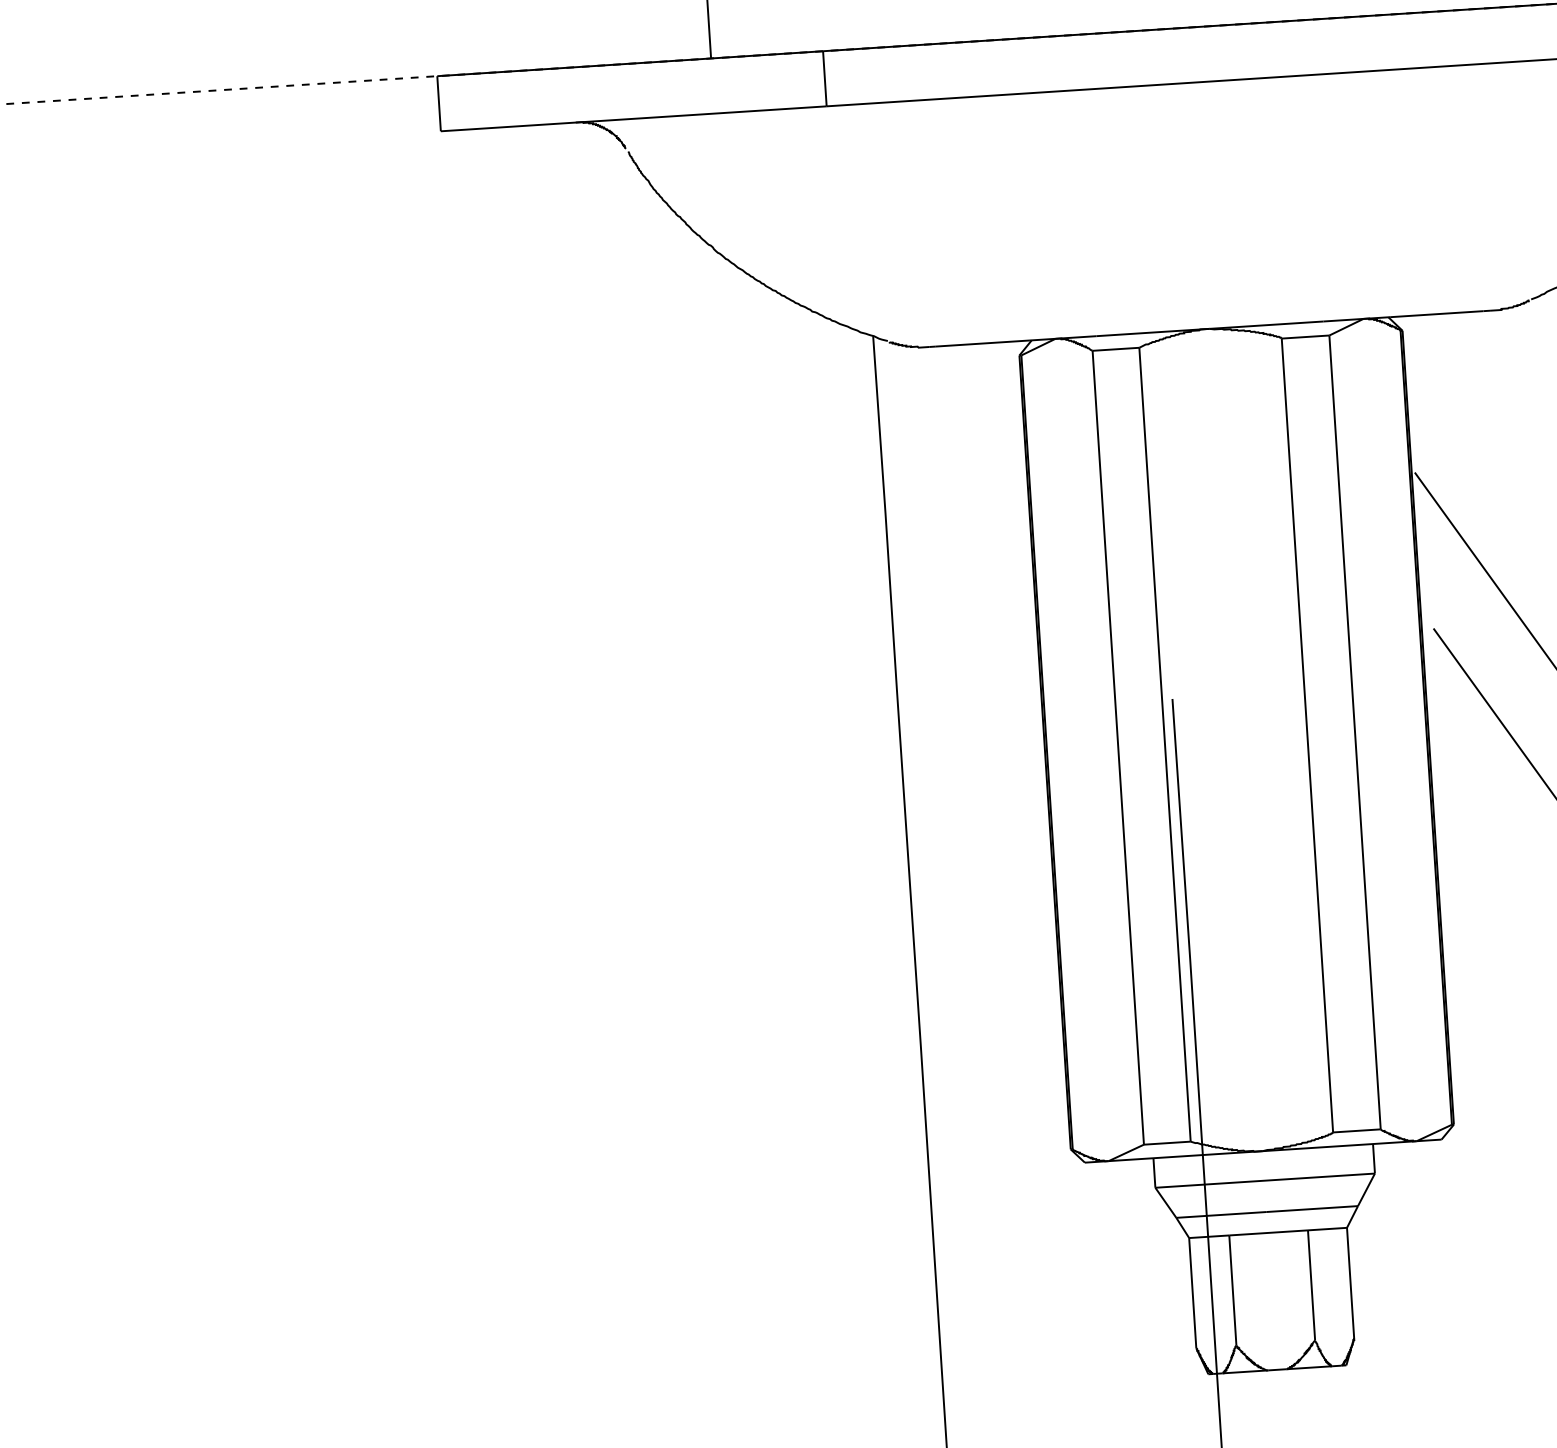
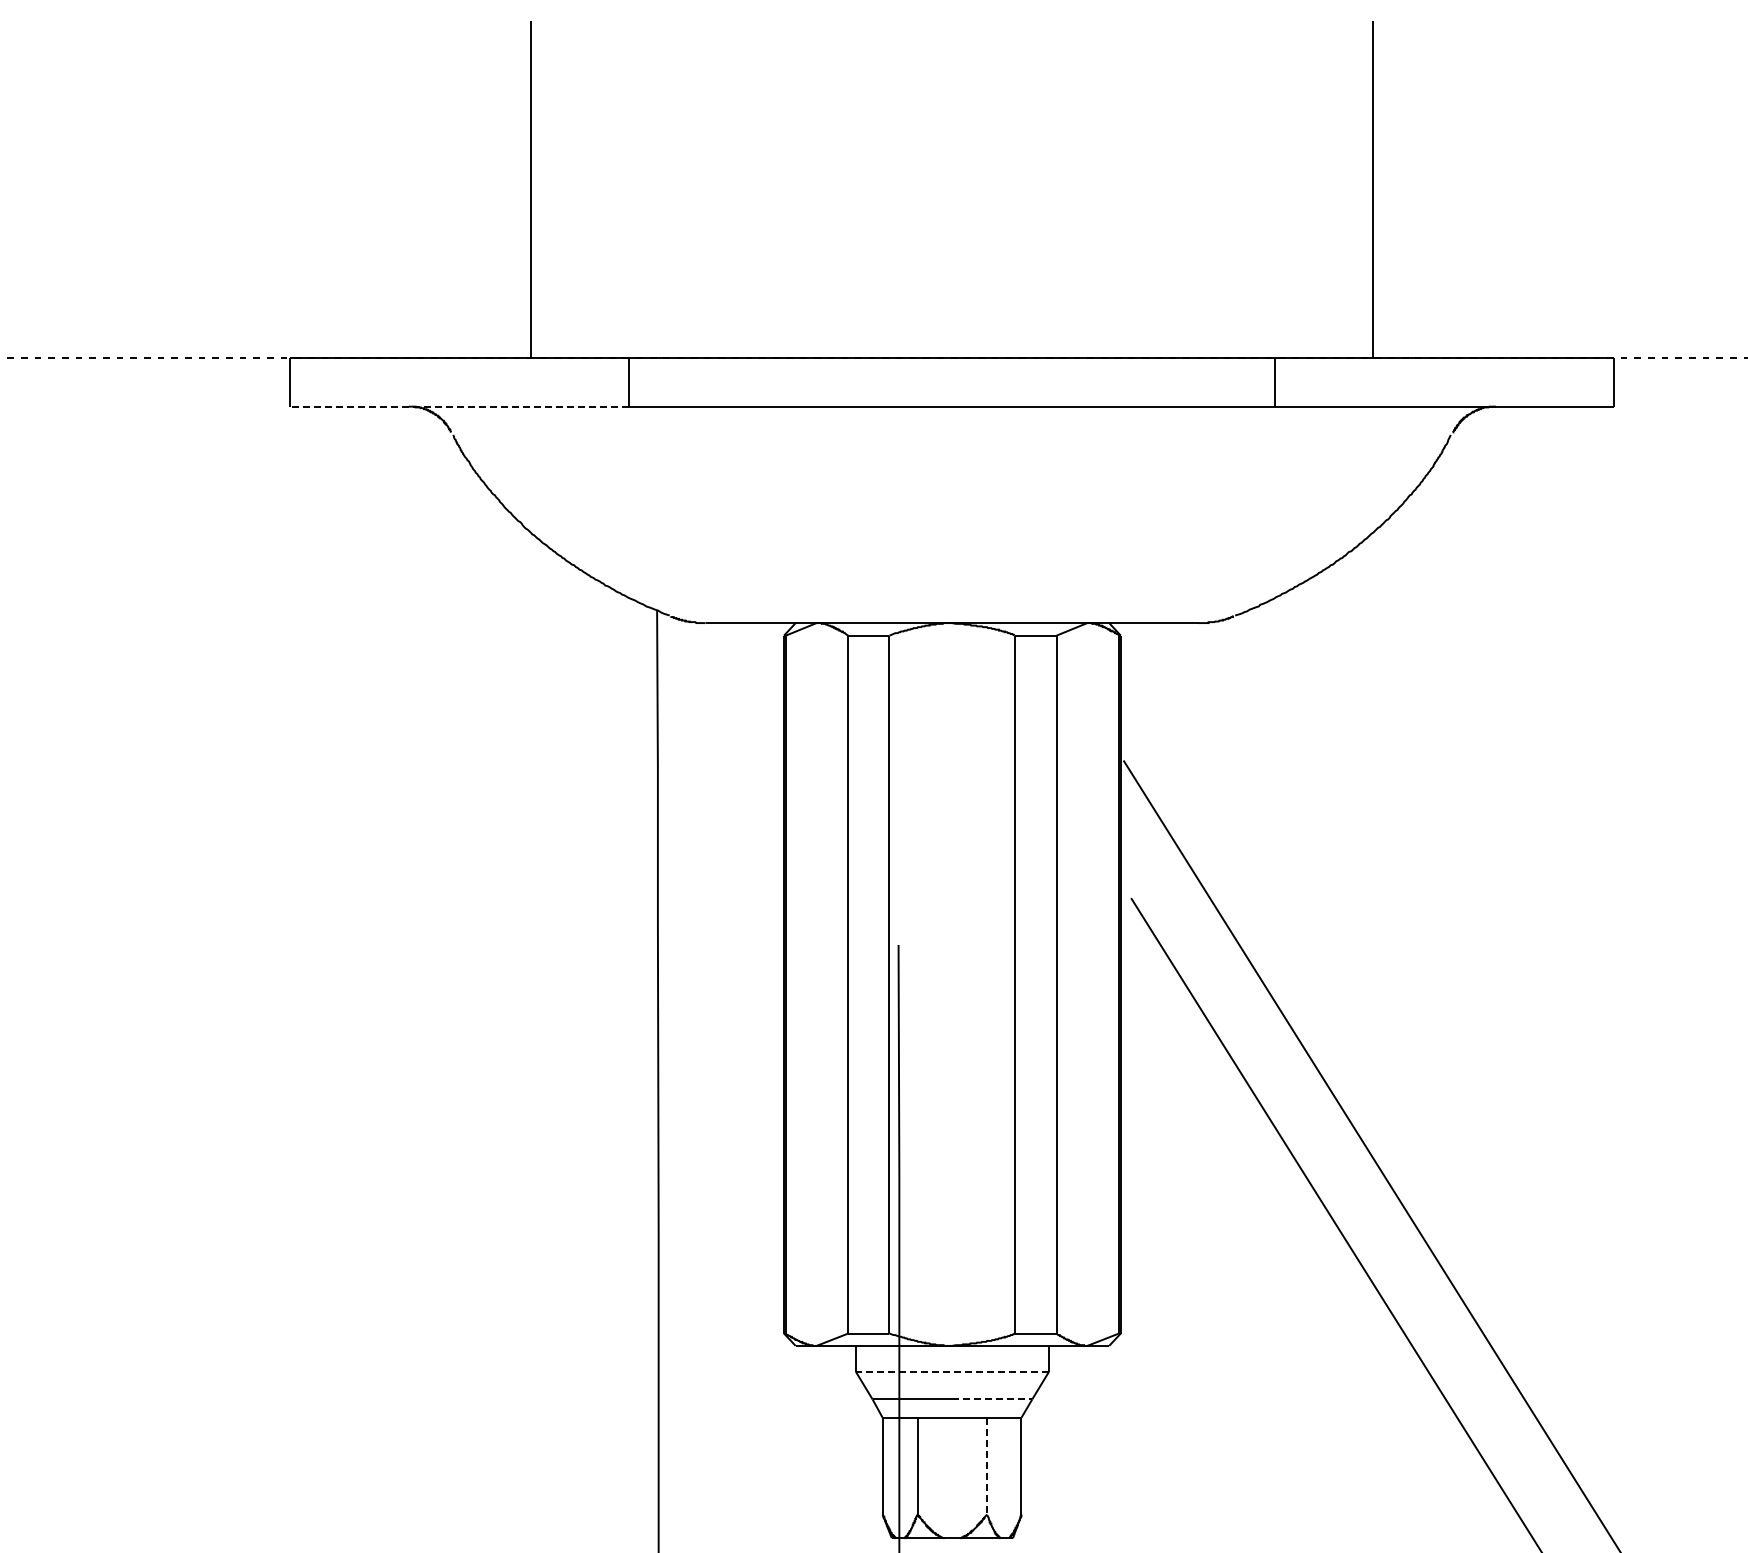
line: (633, 118) -> (459, 406), solid -> dashed
line: (1265, 1180) -> (952, 1371), solid -> dashed
line: (1312, 1209) -> (992, 1399), solid -> dashed
line: (1312, 1285) -> (987, 1466), solid -> dashed

